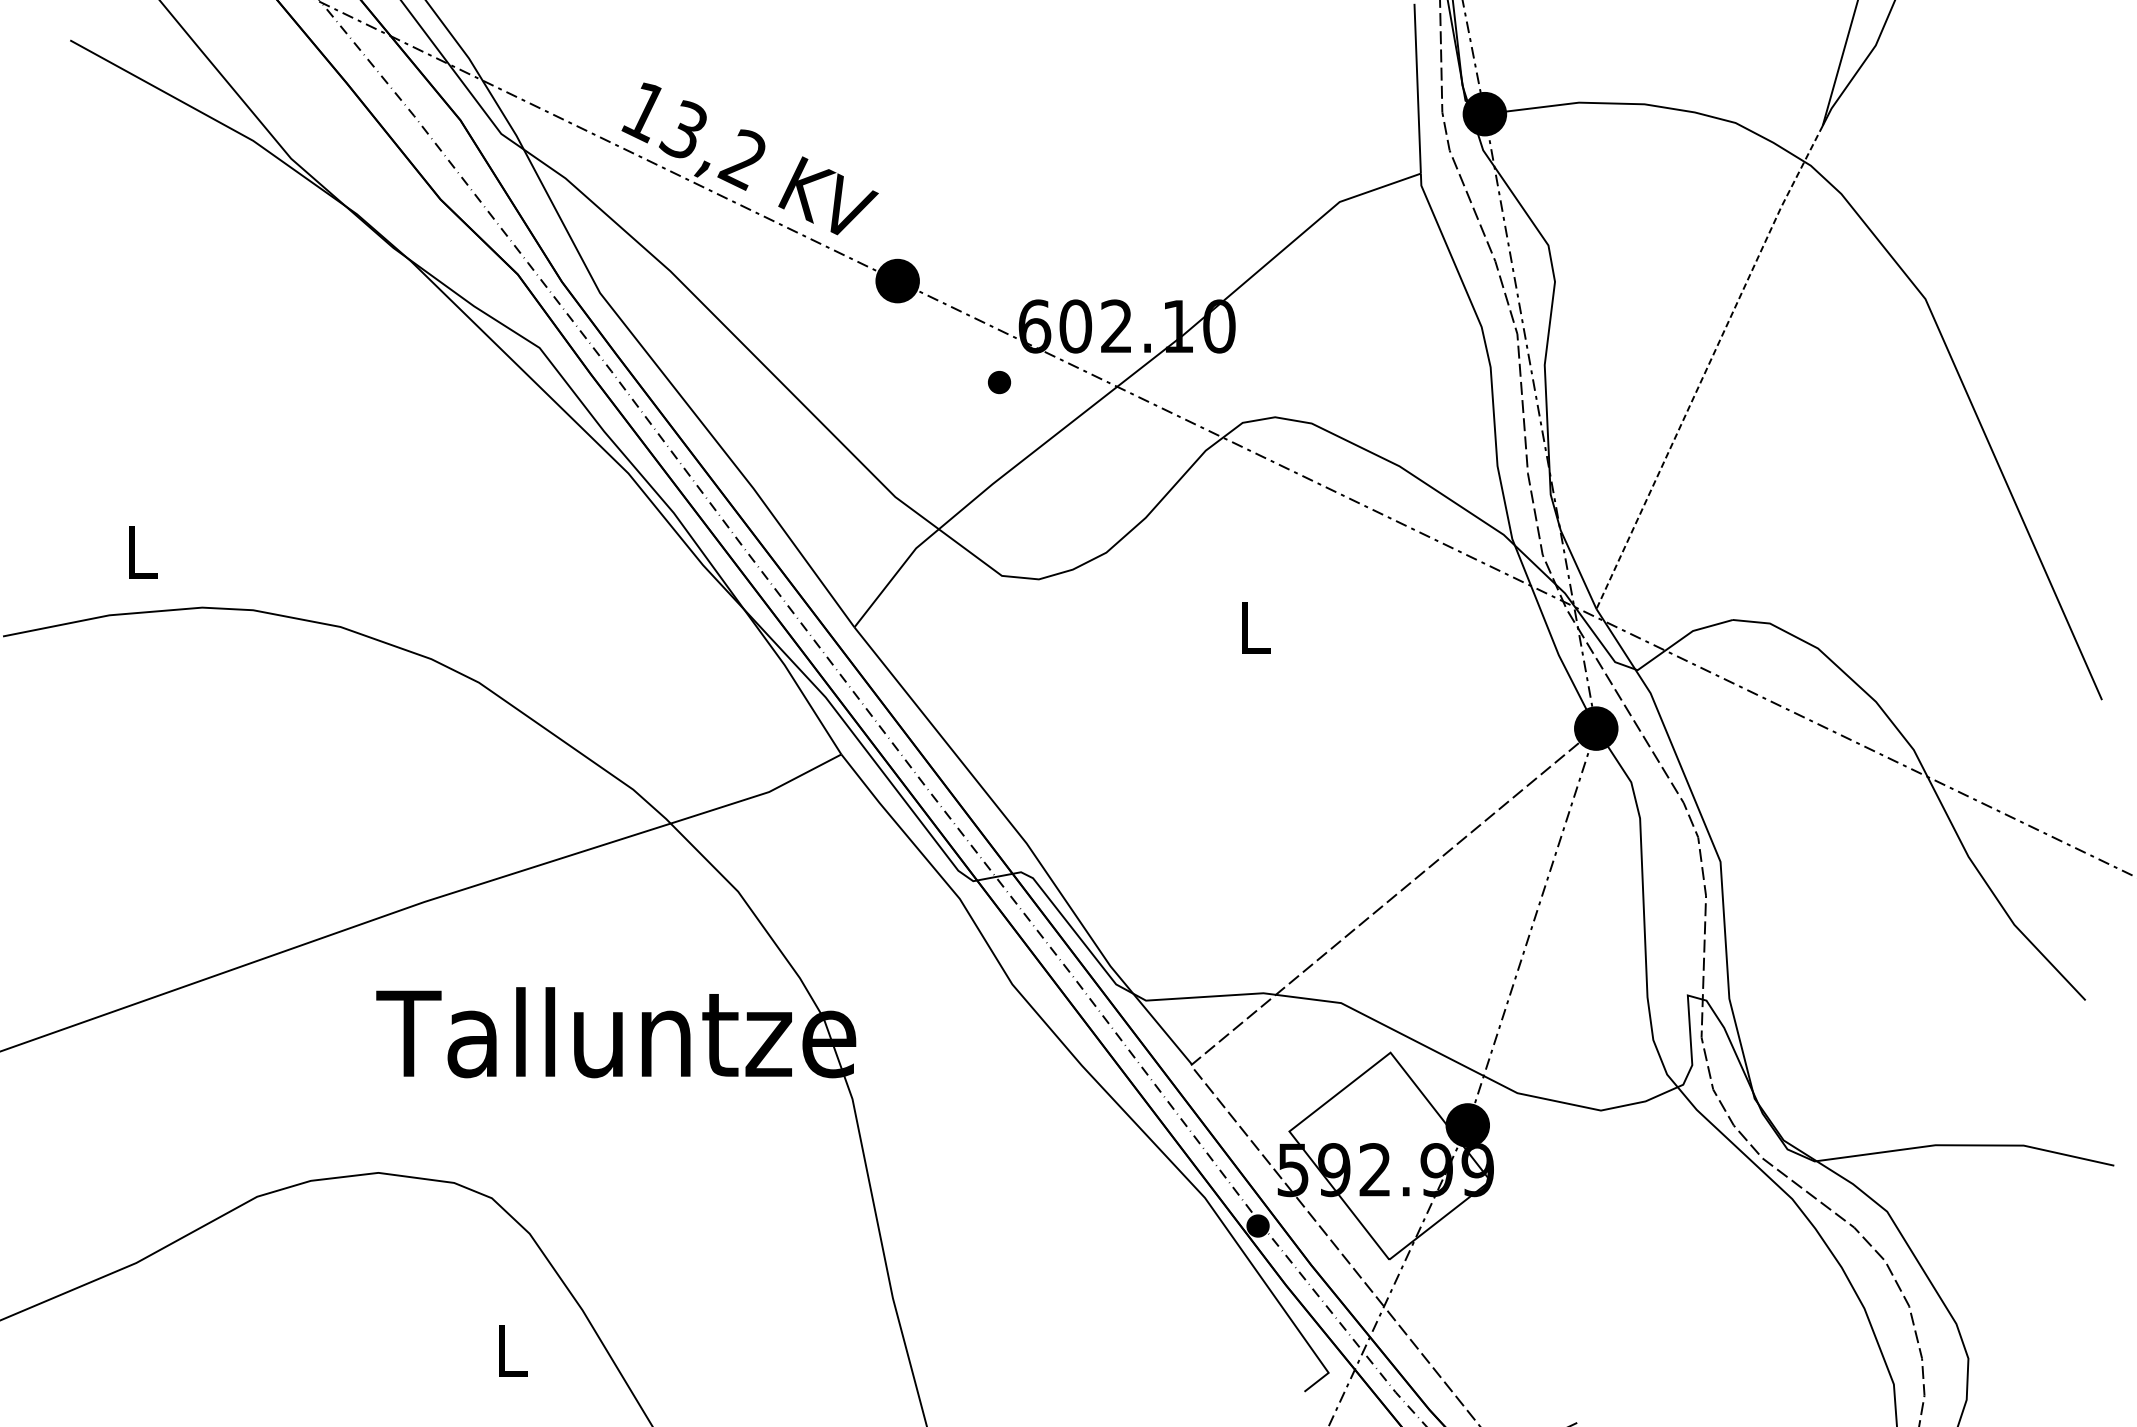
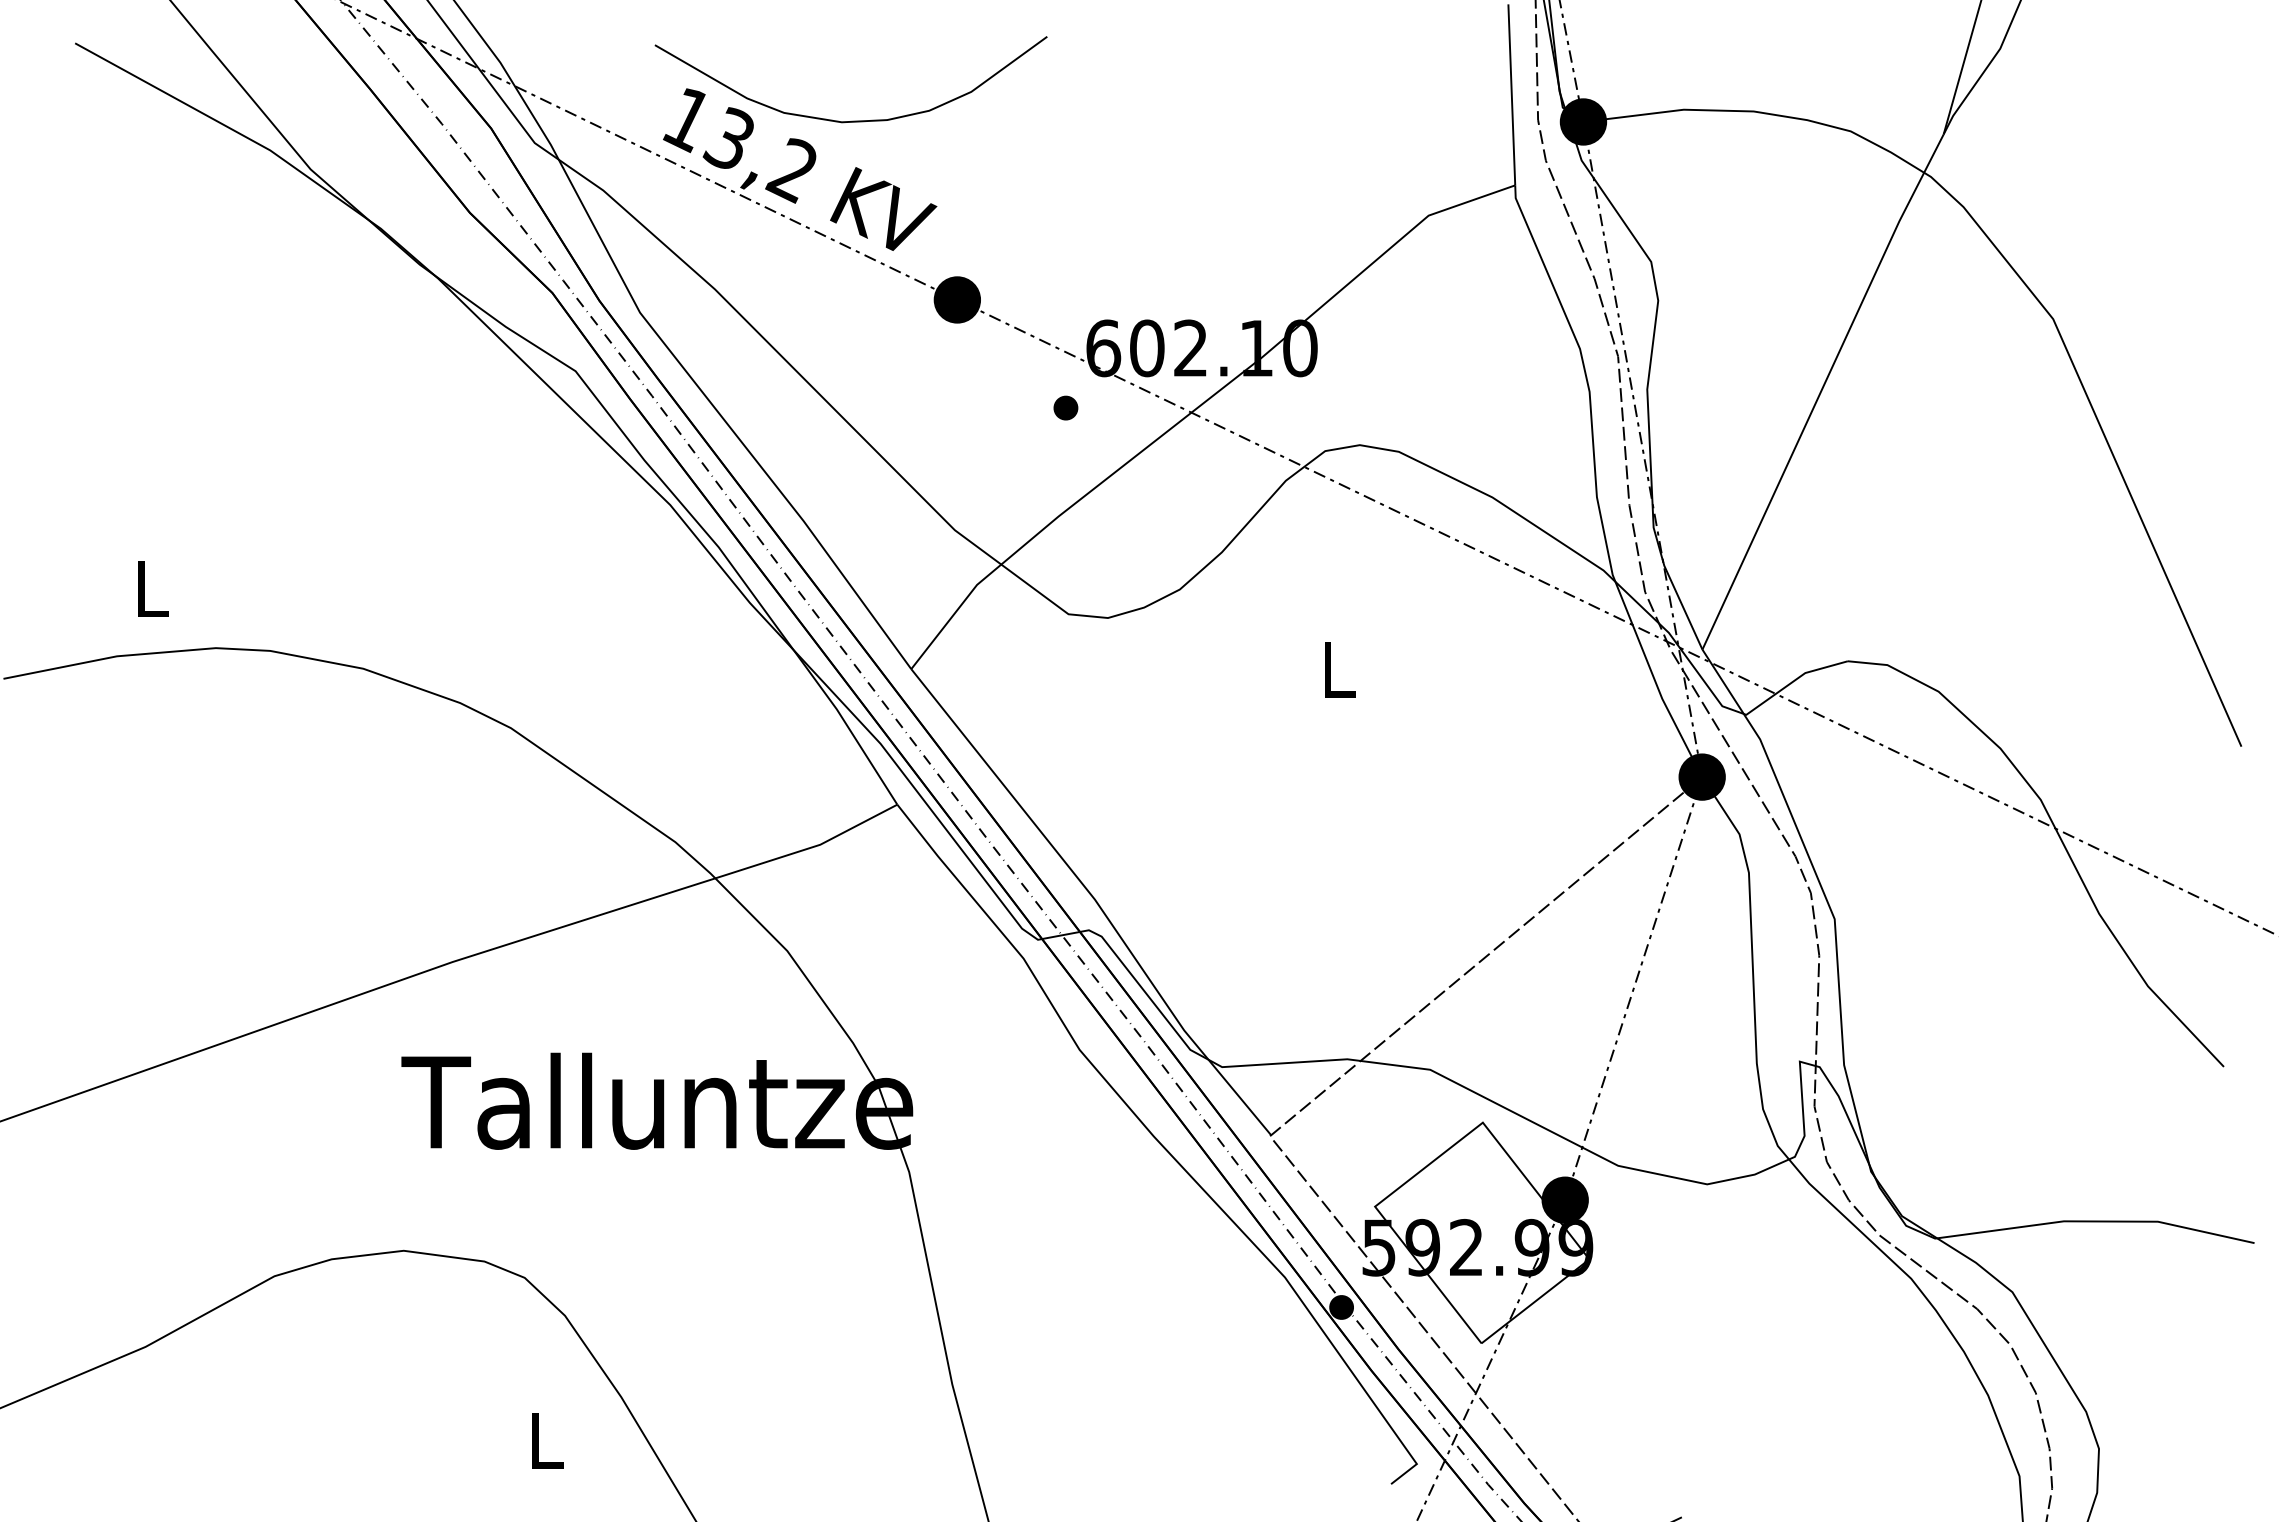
curve: (798, 112) -> (851, 120), added
line: (1708, 366) -> (1821, 391), dashed -> solid

